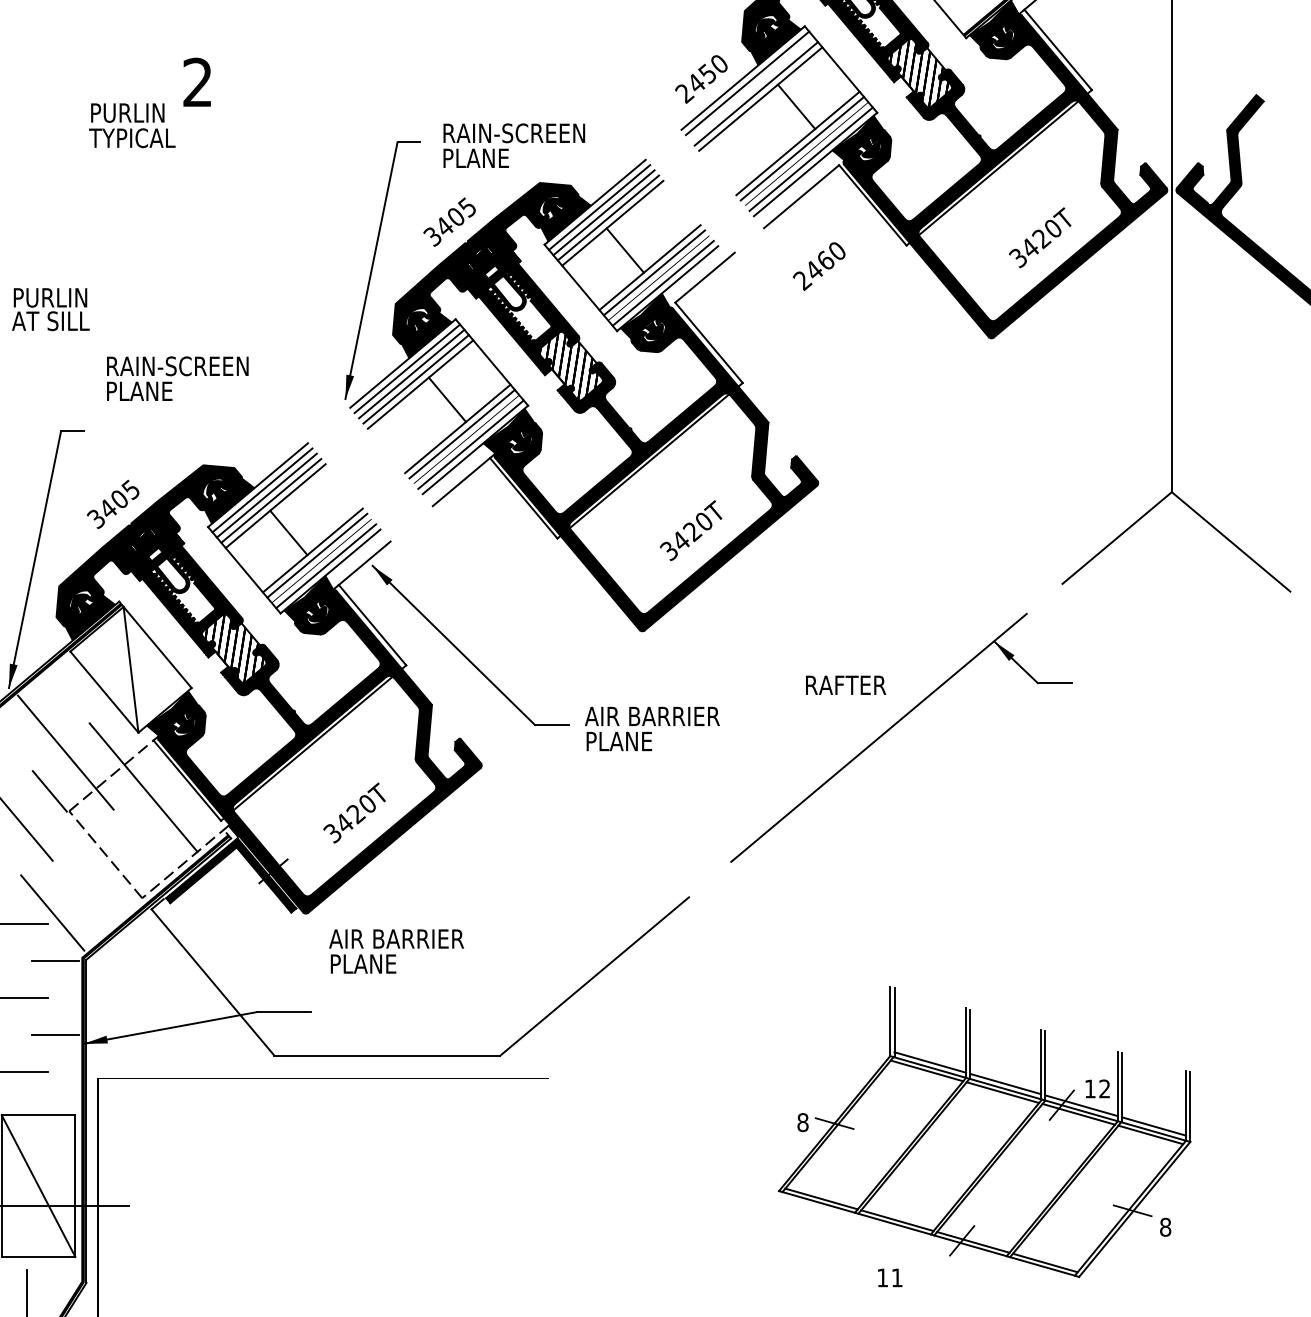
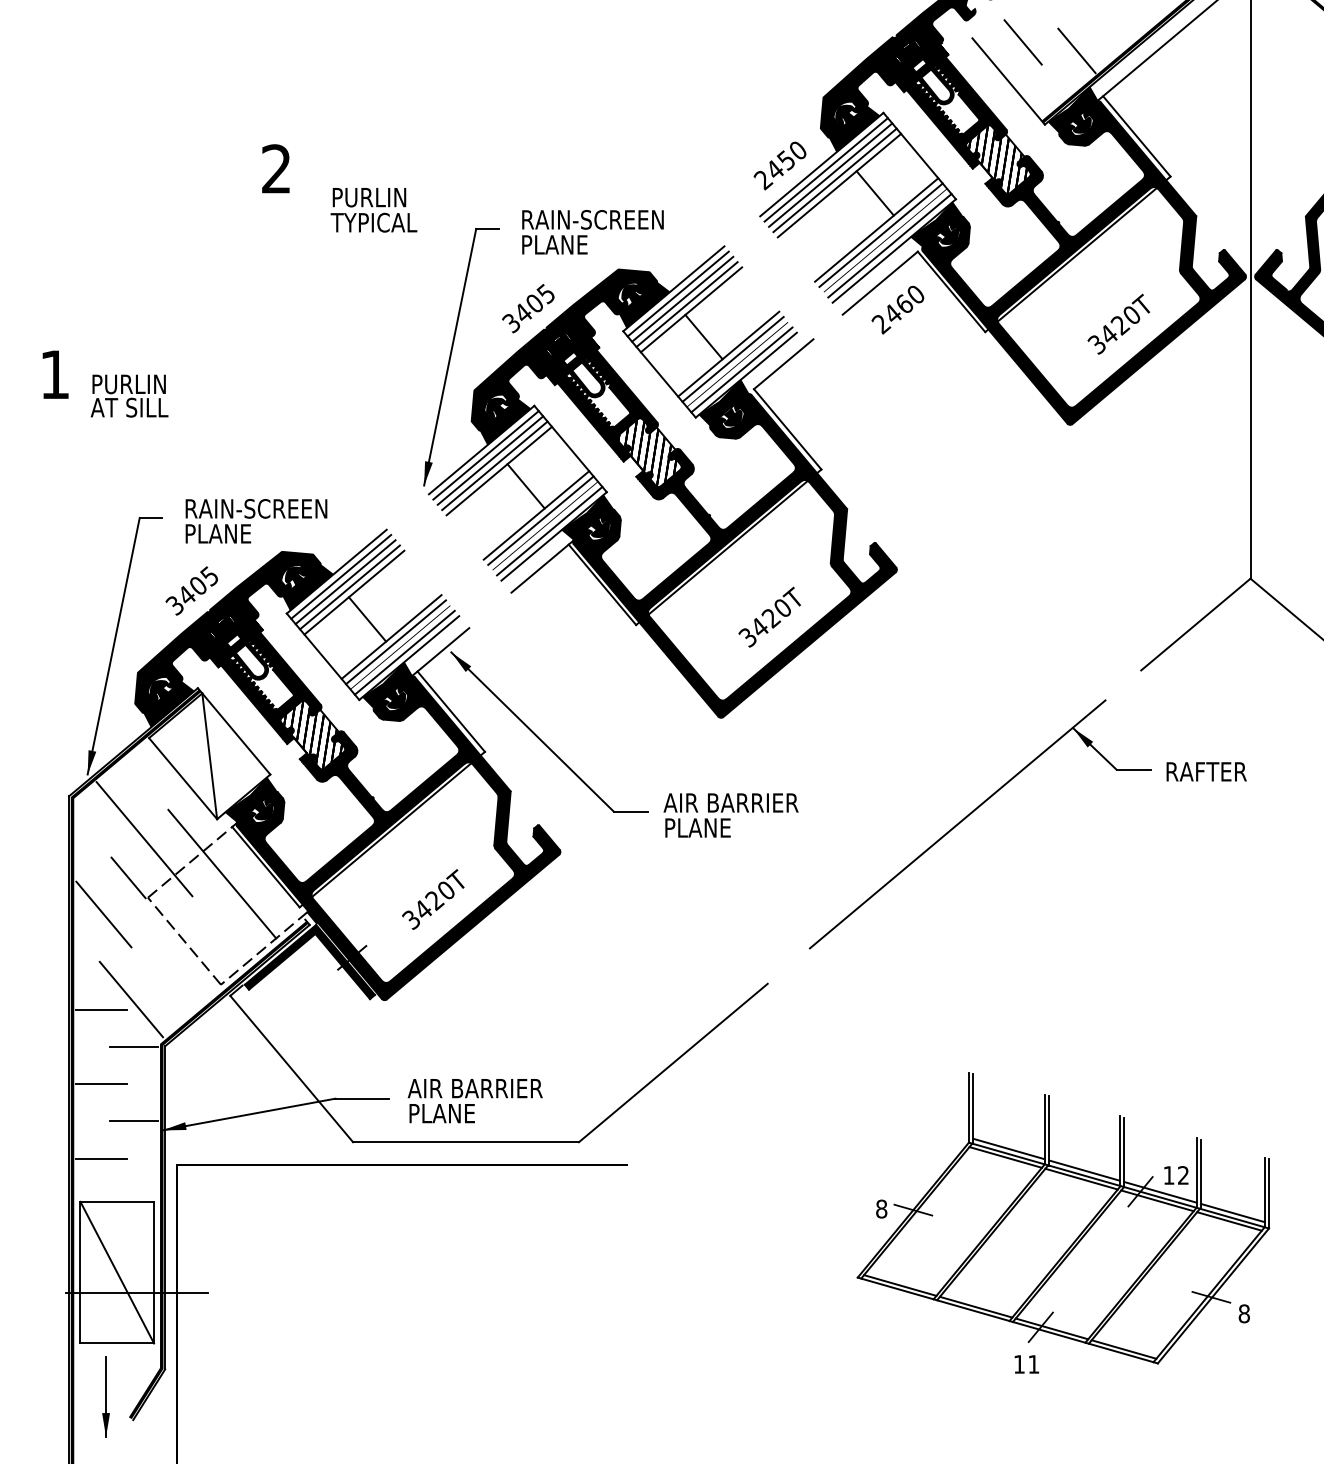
line: (751, 87) -> (830, 174), added
text: (131, 125) -> (373, 210), moved
text: (818, 265) -> (897, 309), moved
text: (177, 378) -> (256, 521), moved
text: (845, 684) -> (1206, 771), moved
text: (395, 951) -> (474, 1101), moved
text: (889, 1277) -> (1026, 1364), moved

